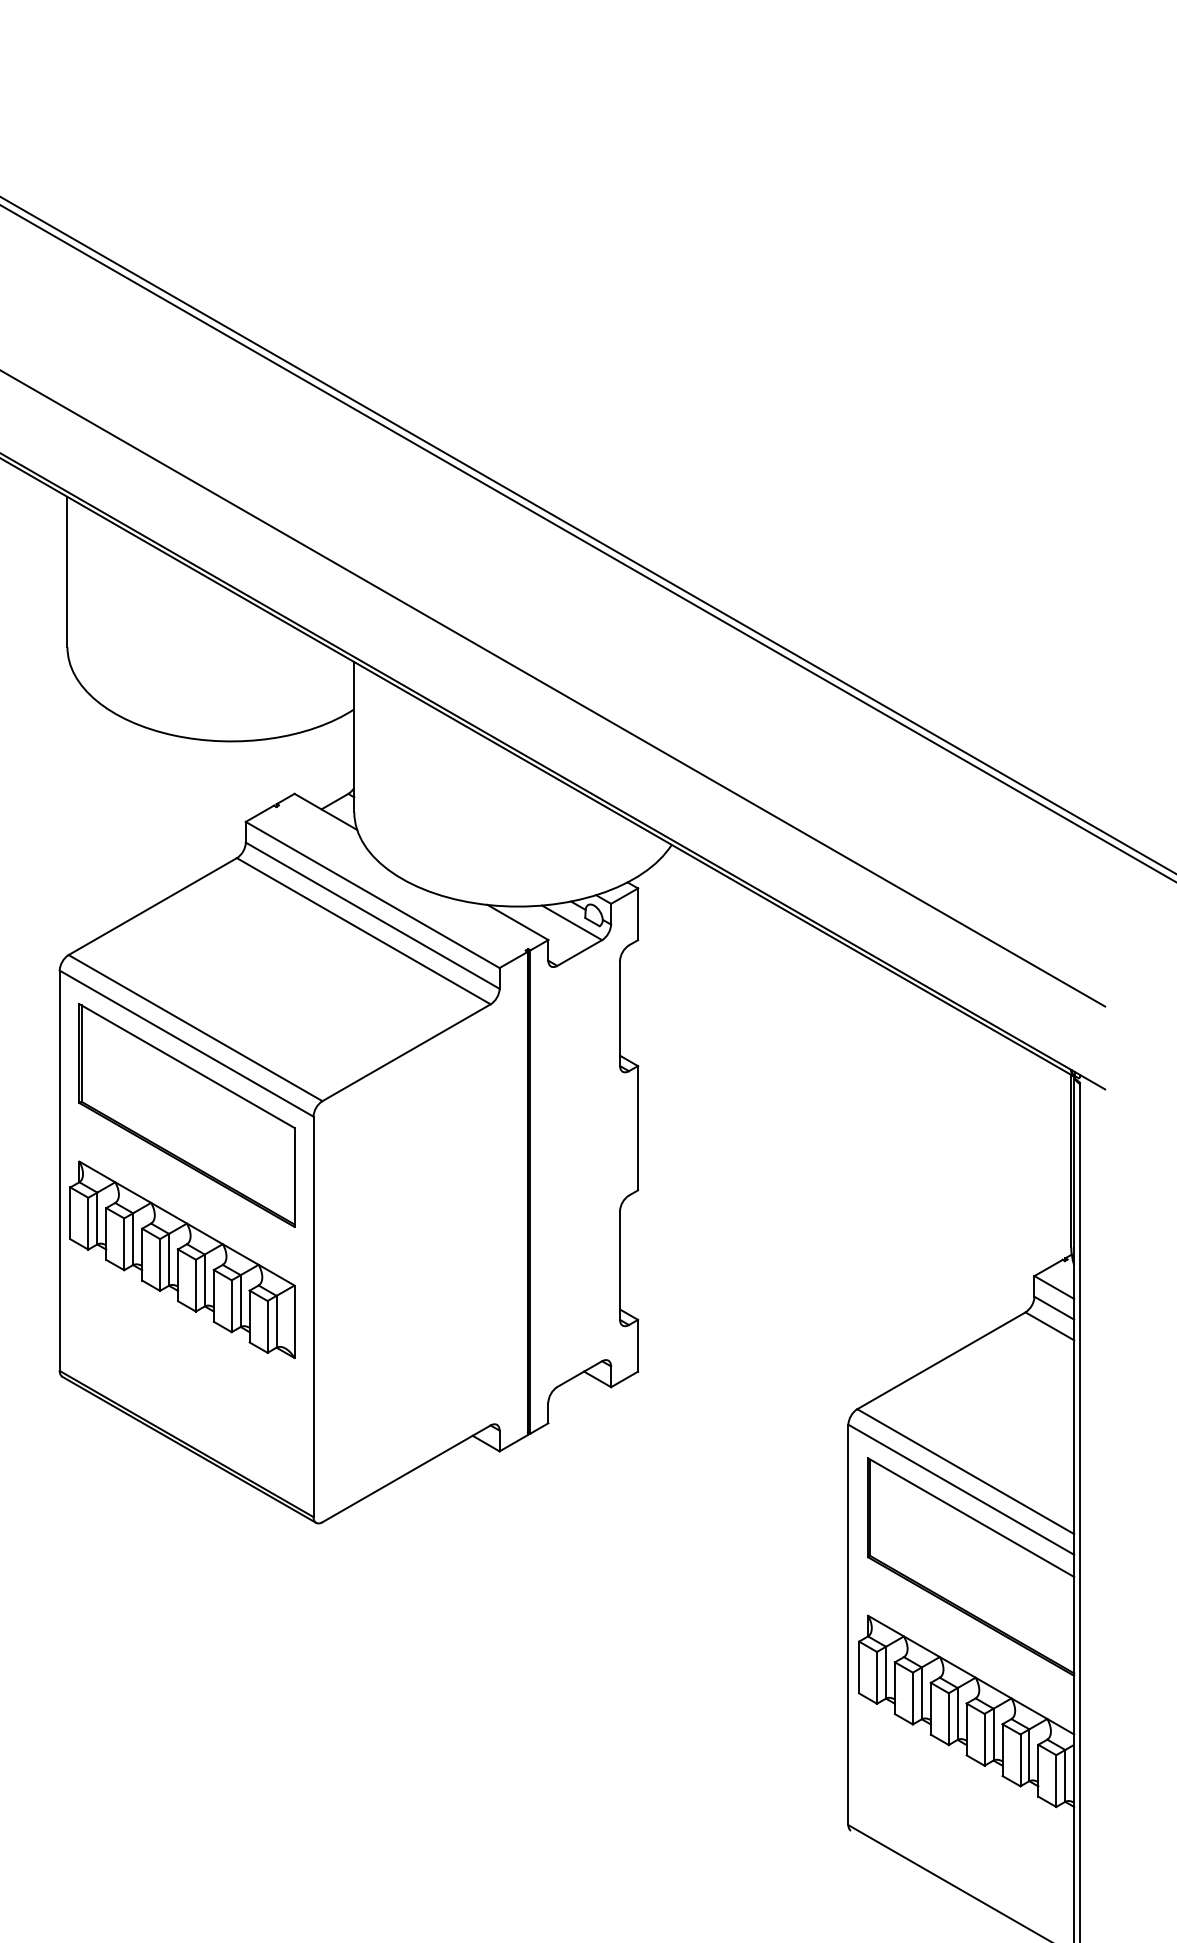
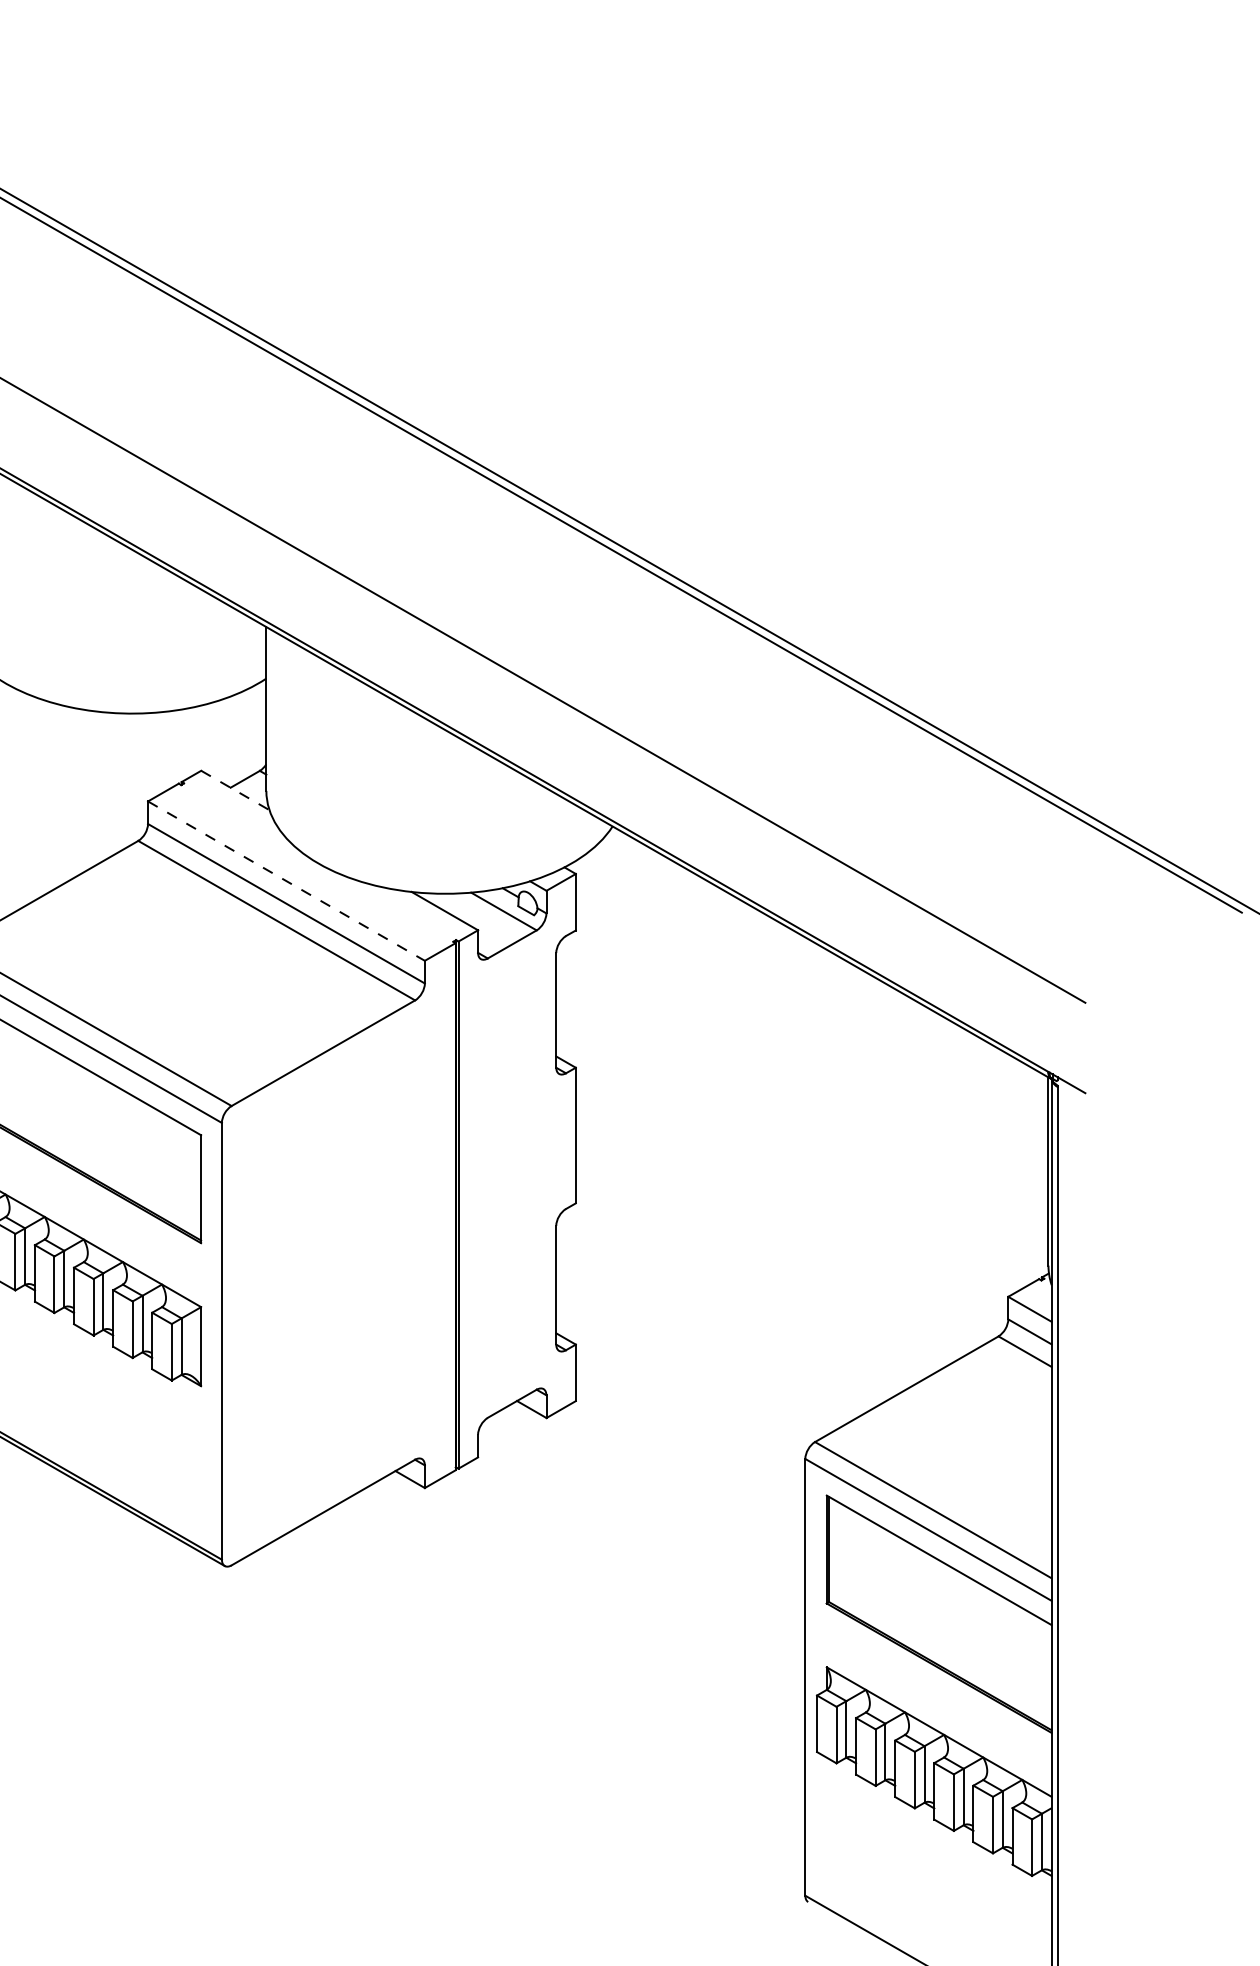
line: (326, 812) -> (236, 791), solid -> dashed
line: (373, 895) -> (287, 881), solid -> dashed

